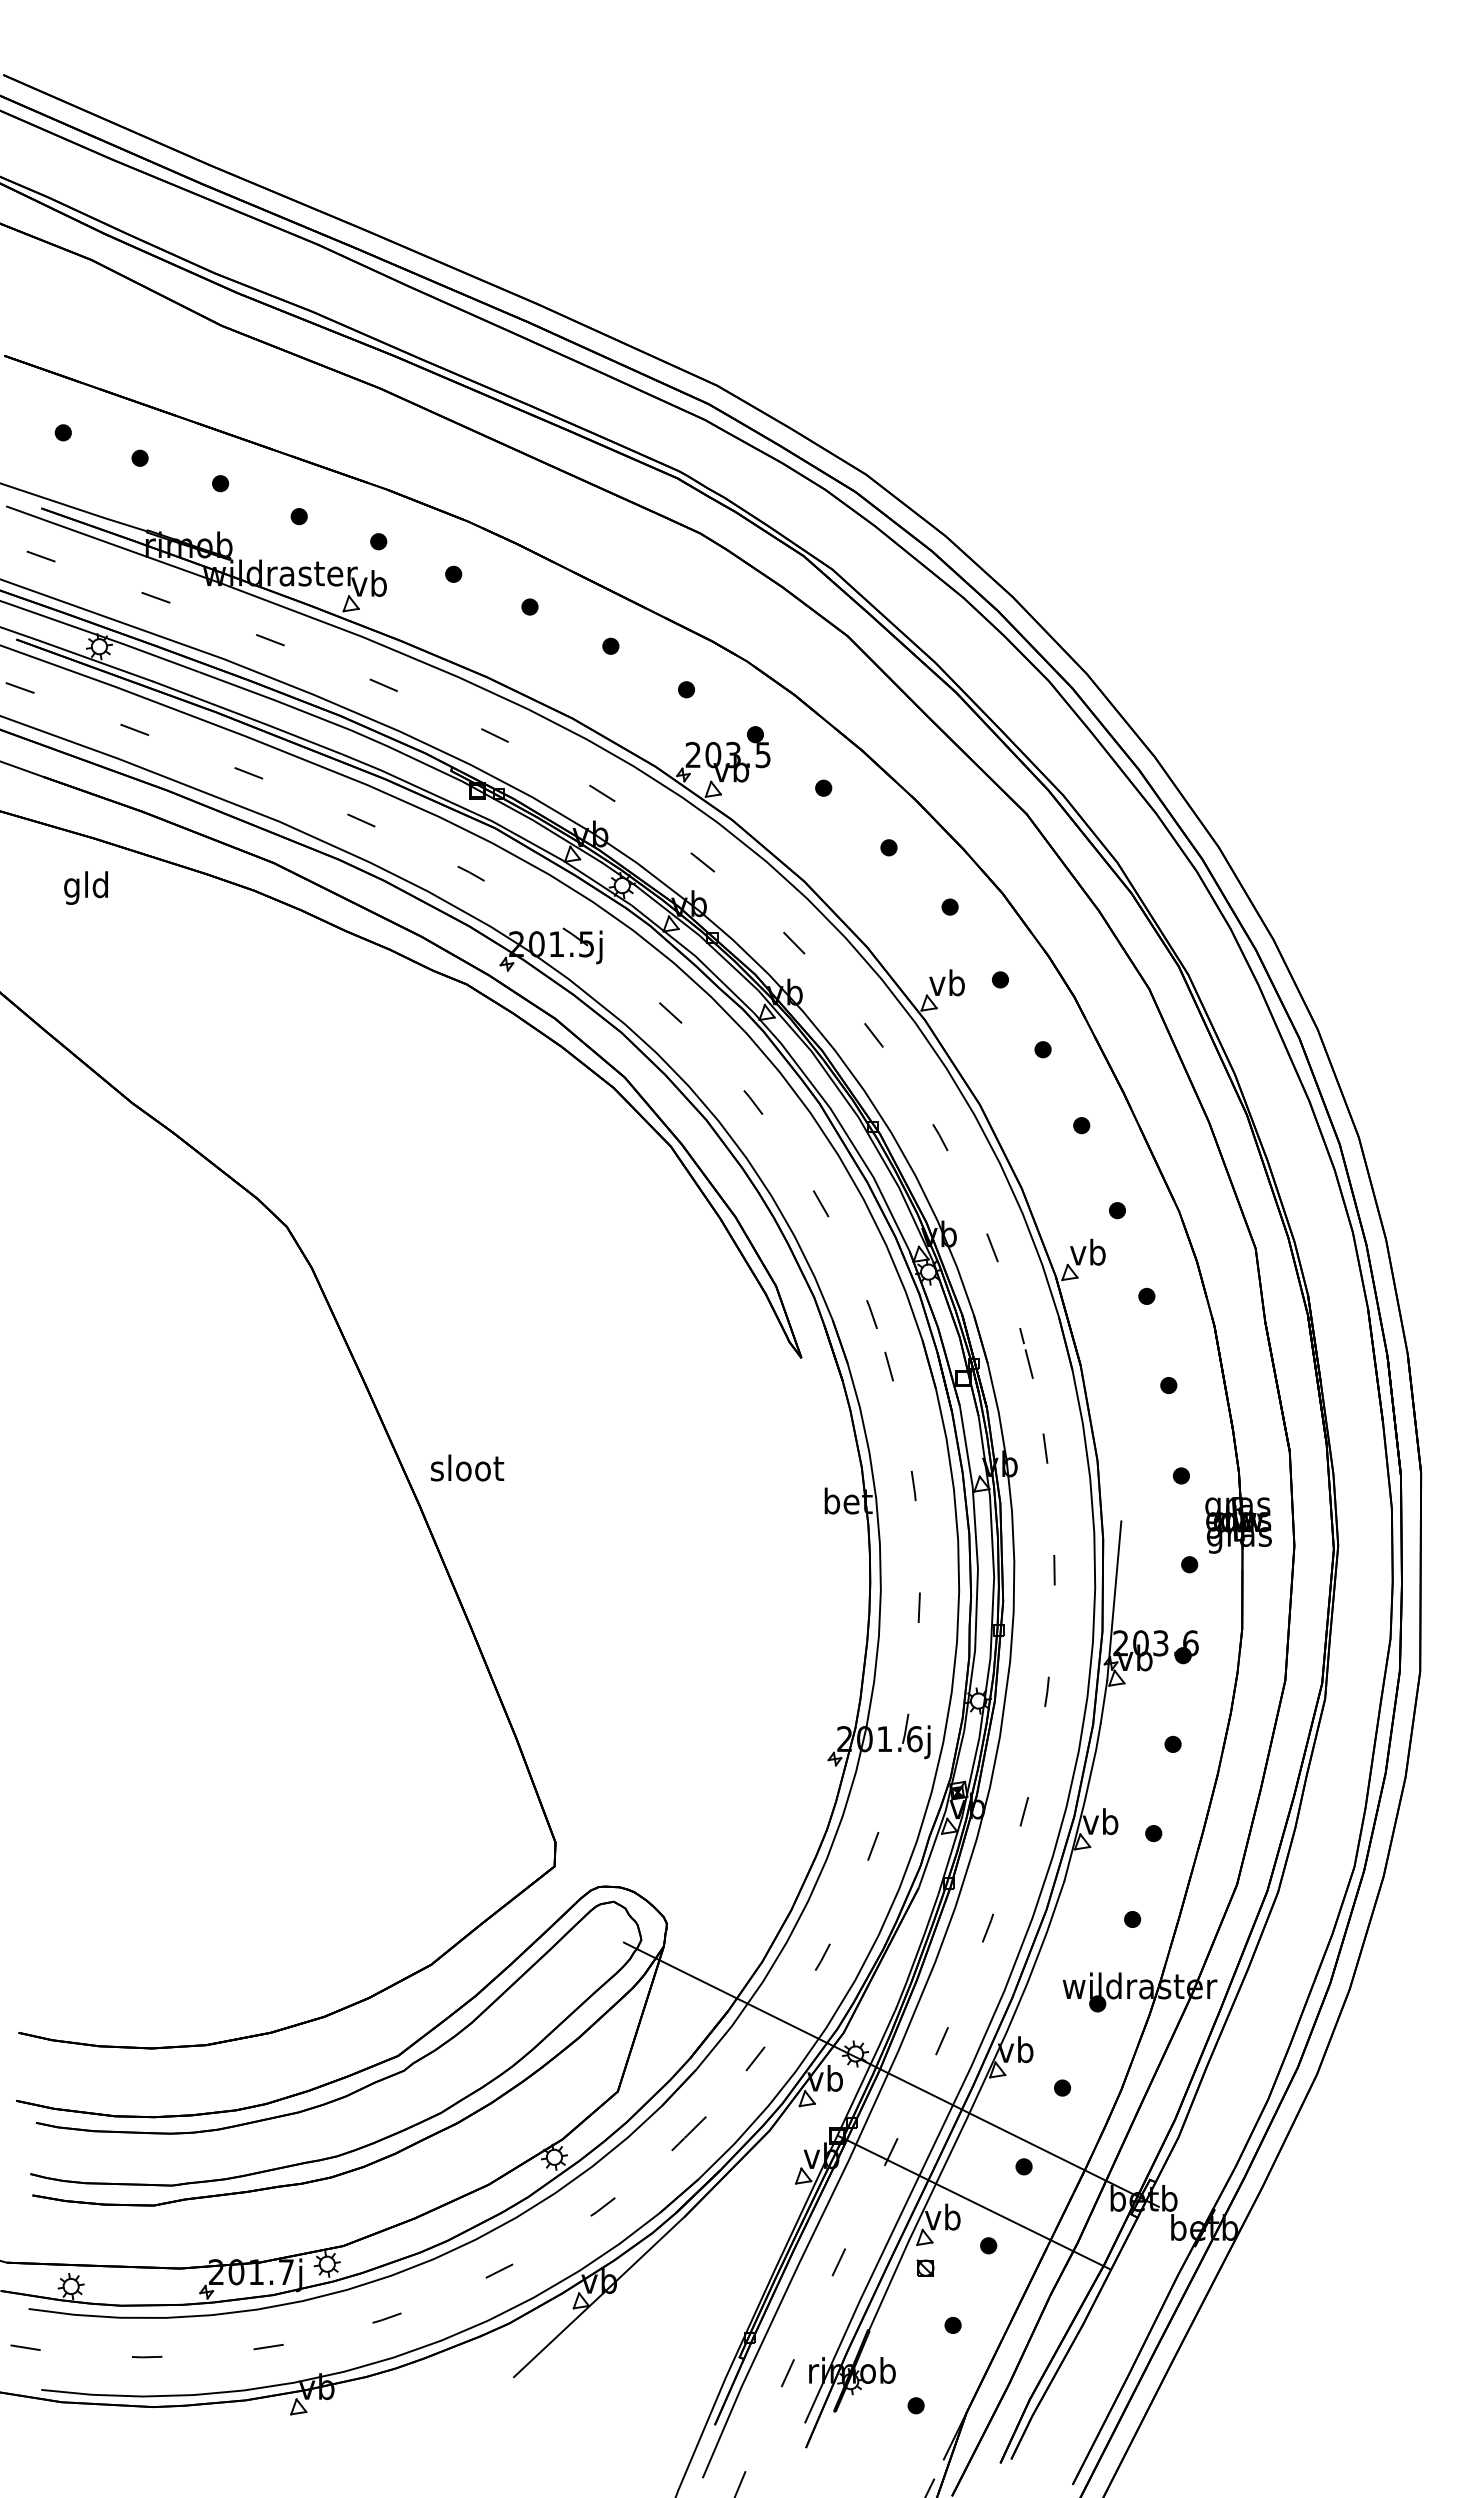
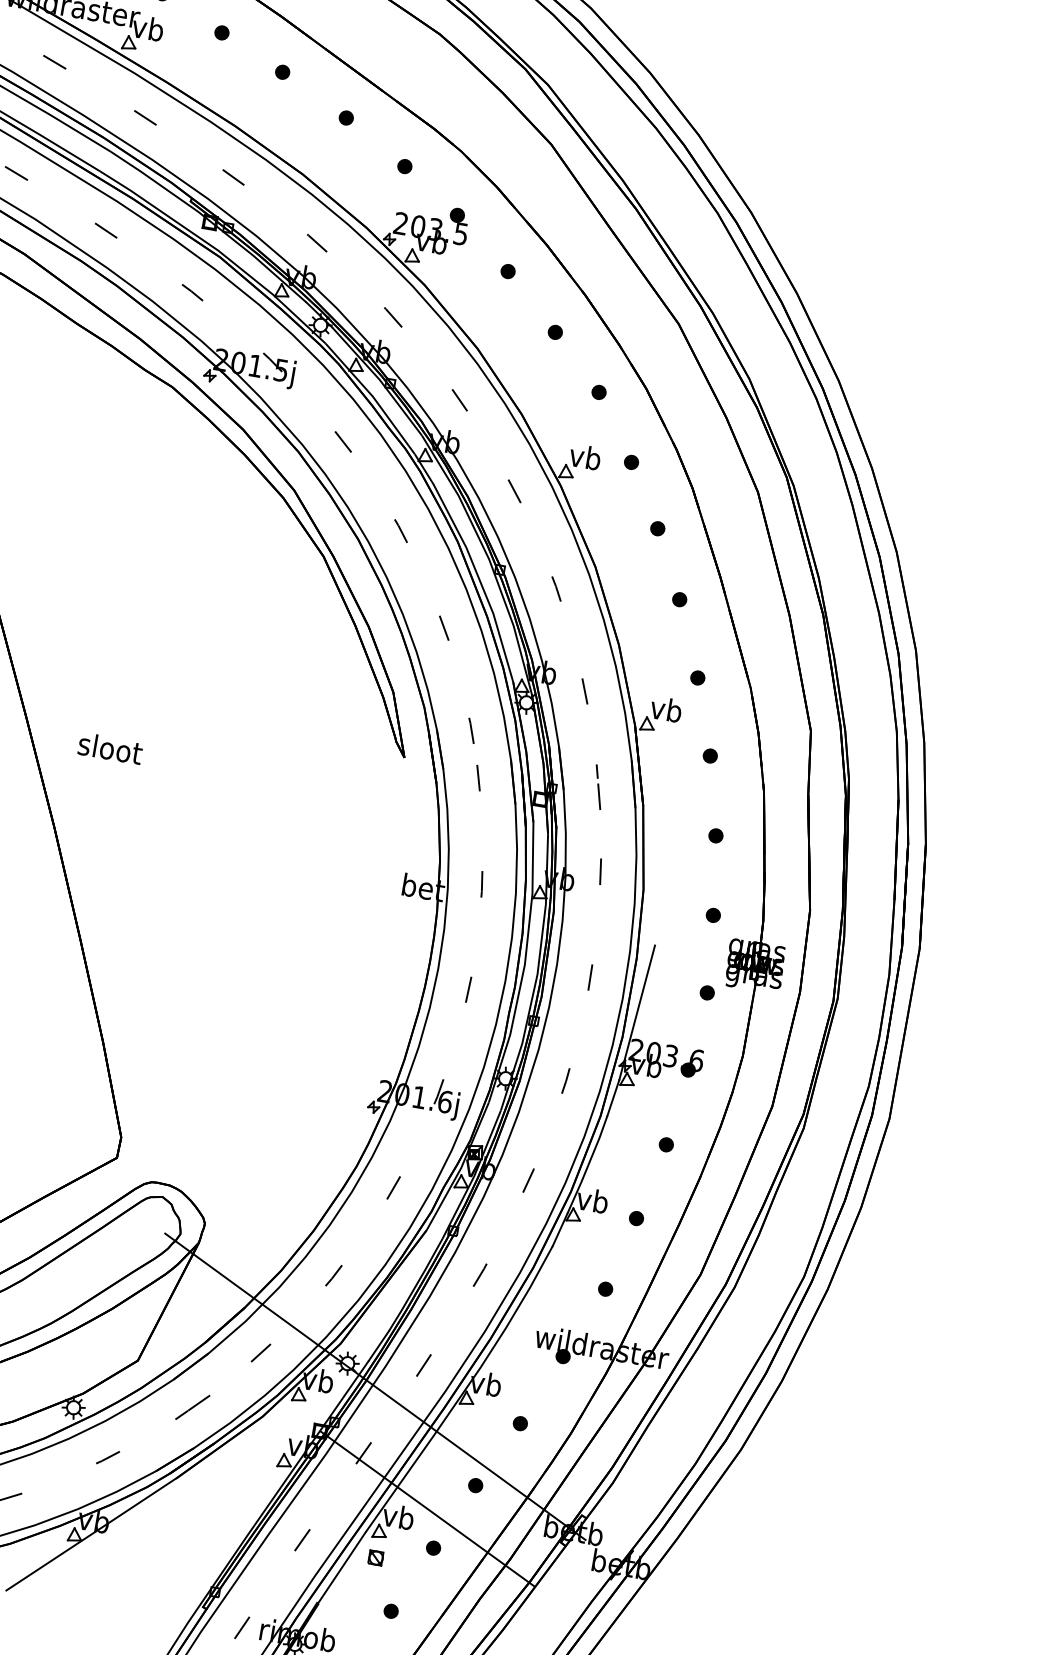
text: (467, 1467) -> (110, 748), moved

